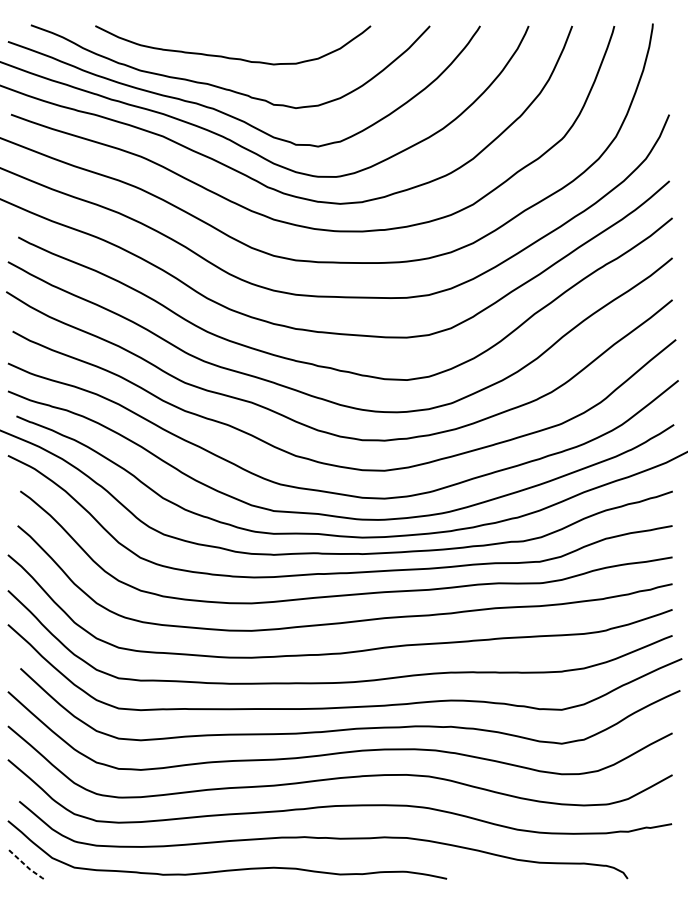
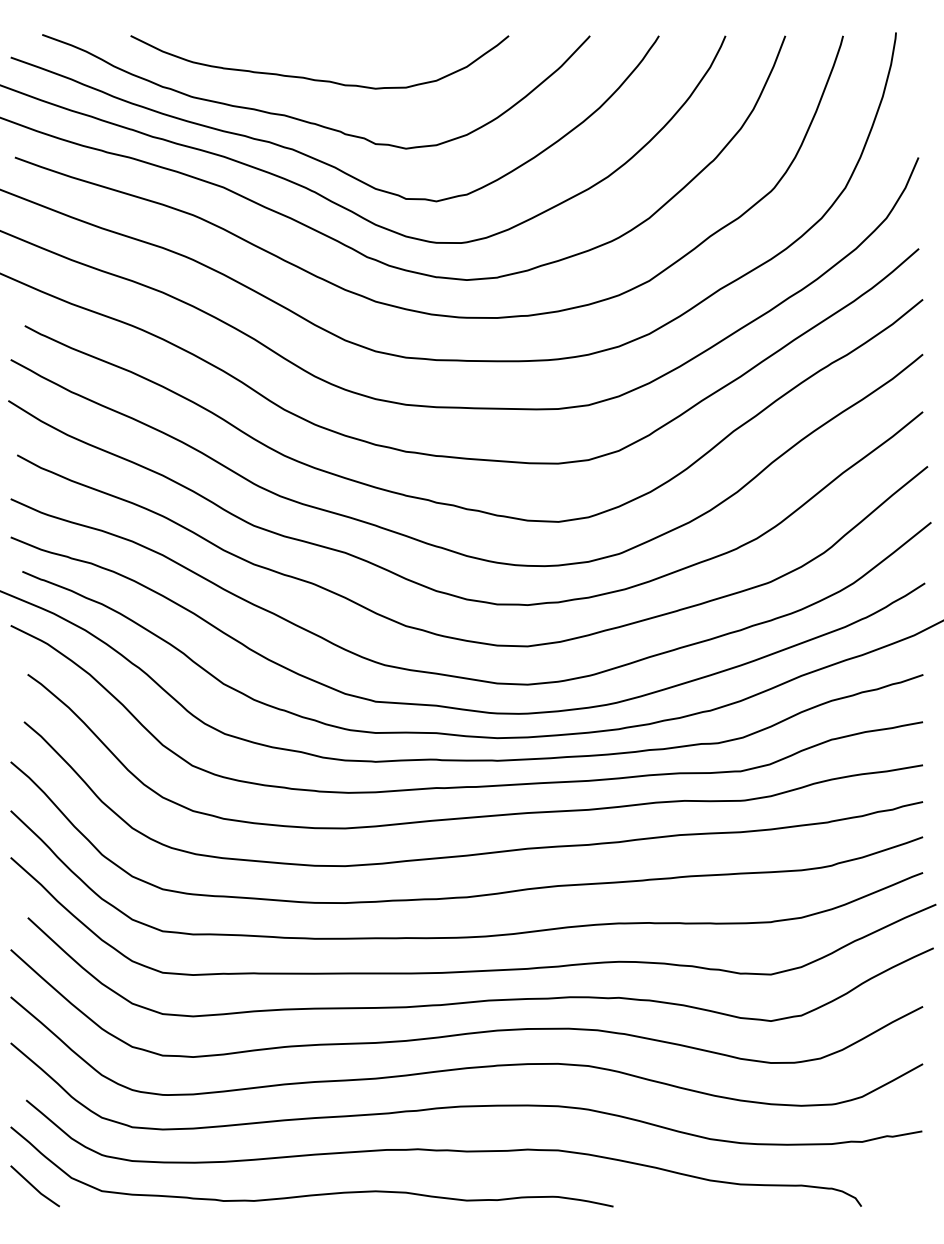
line: (26, 865) -> (35, 1188), dashed -> solid

